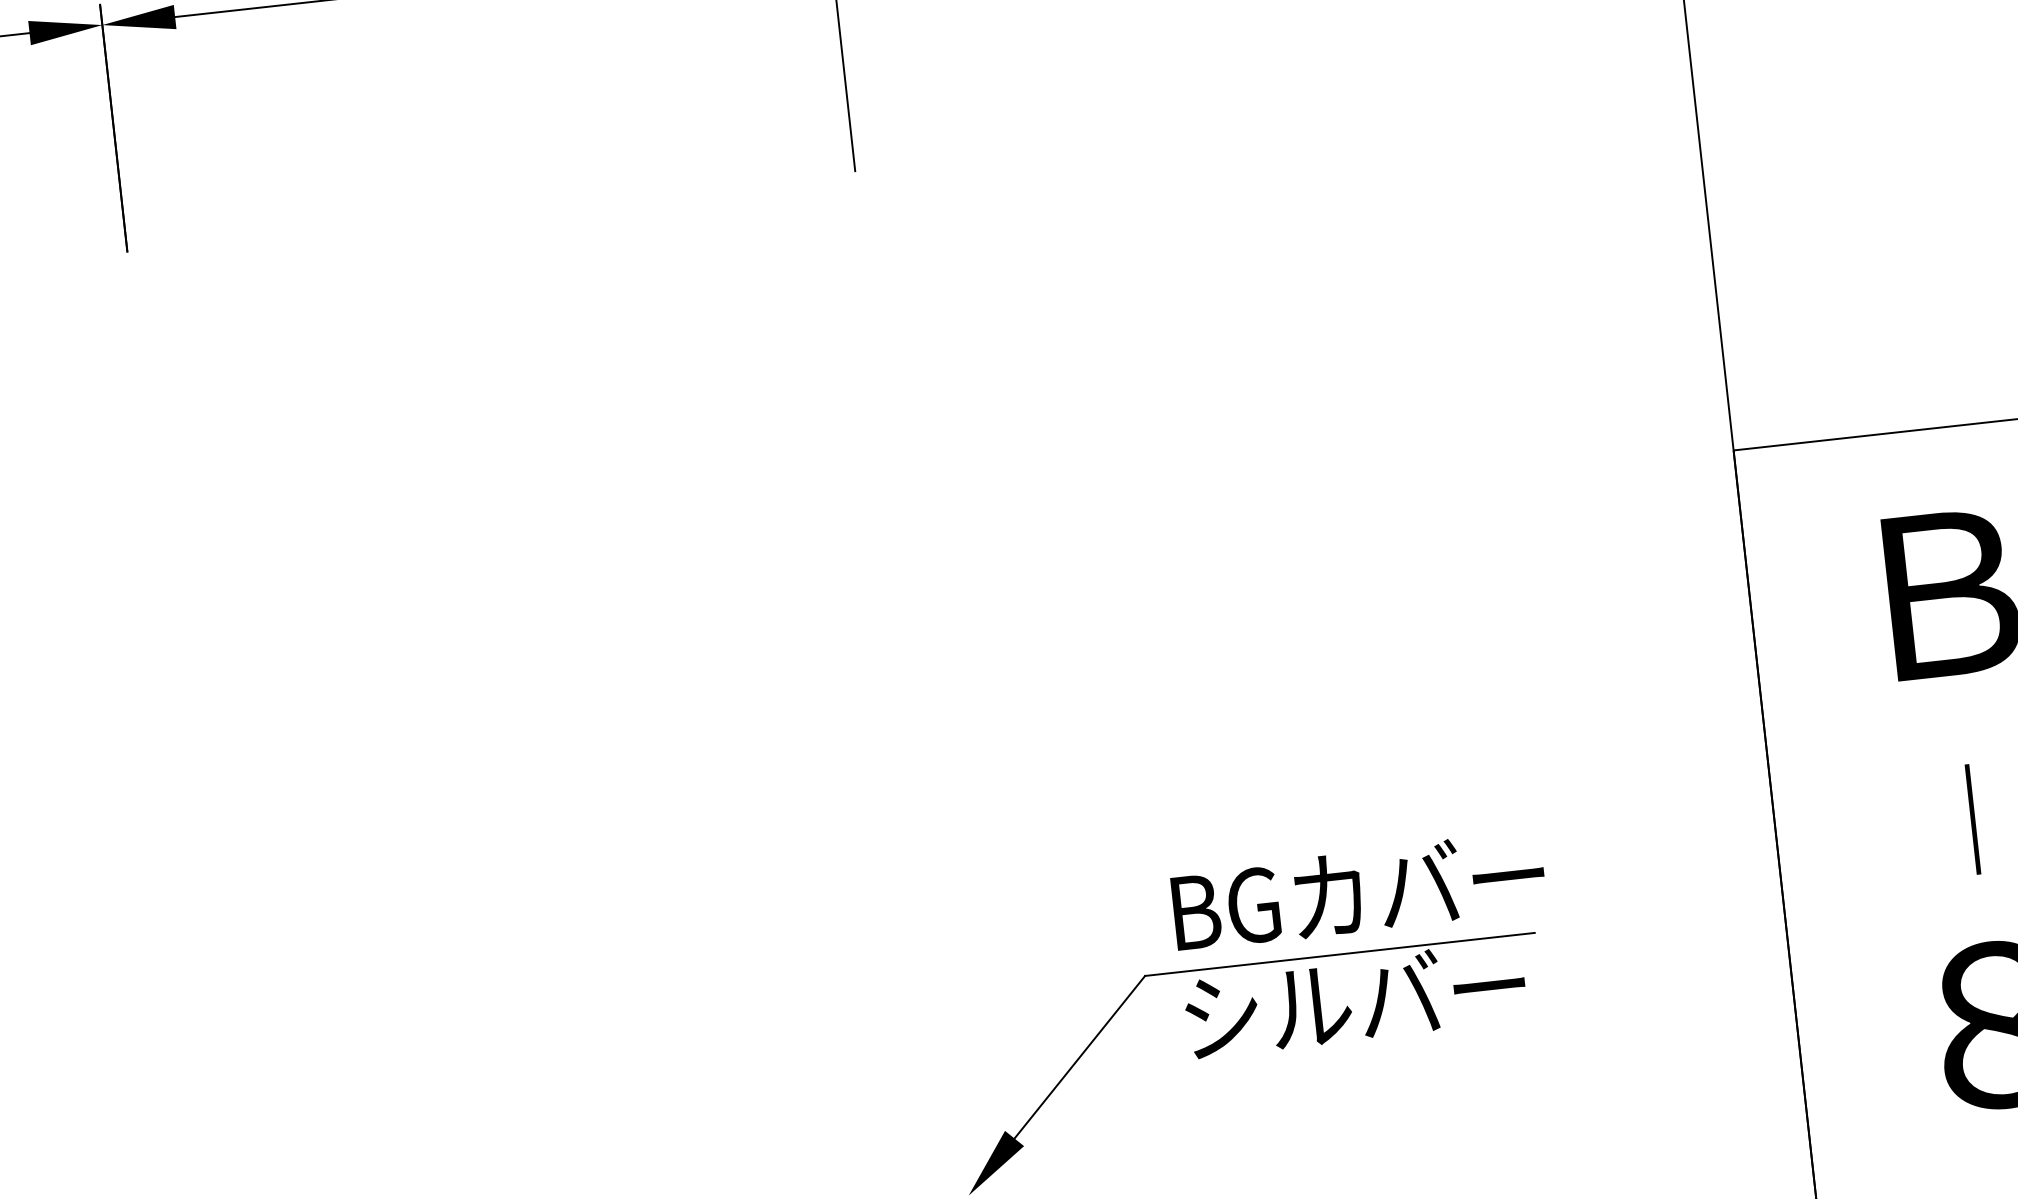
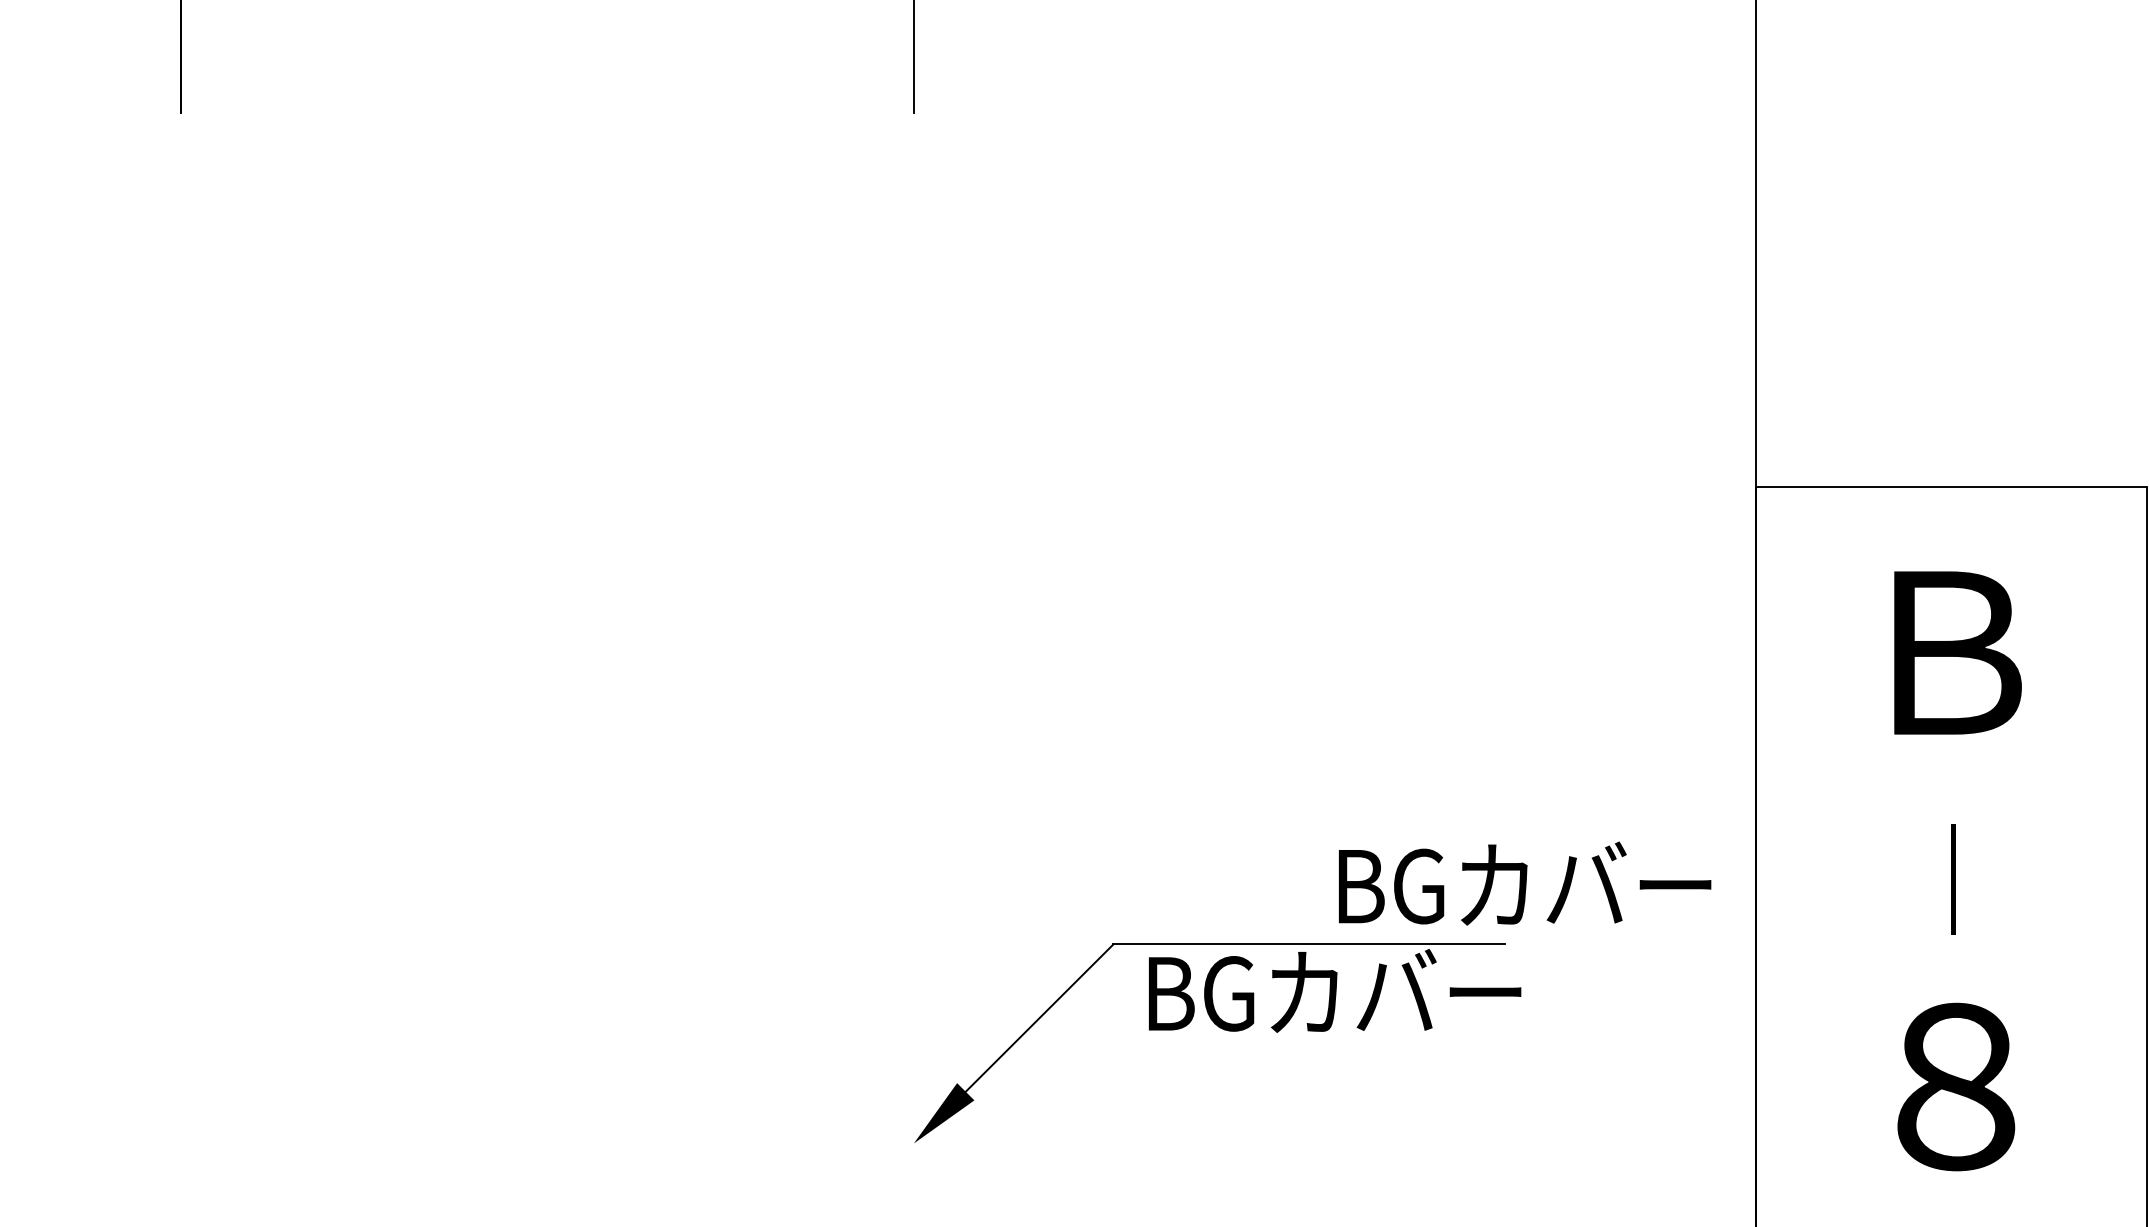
text: (1359, 890) -> (1525, 883), moved
text: (1369, 997) -> (1334, 990), シルバー -> BGカバー

